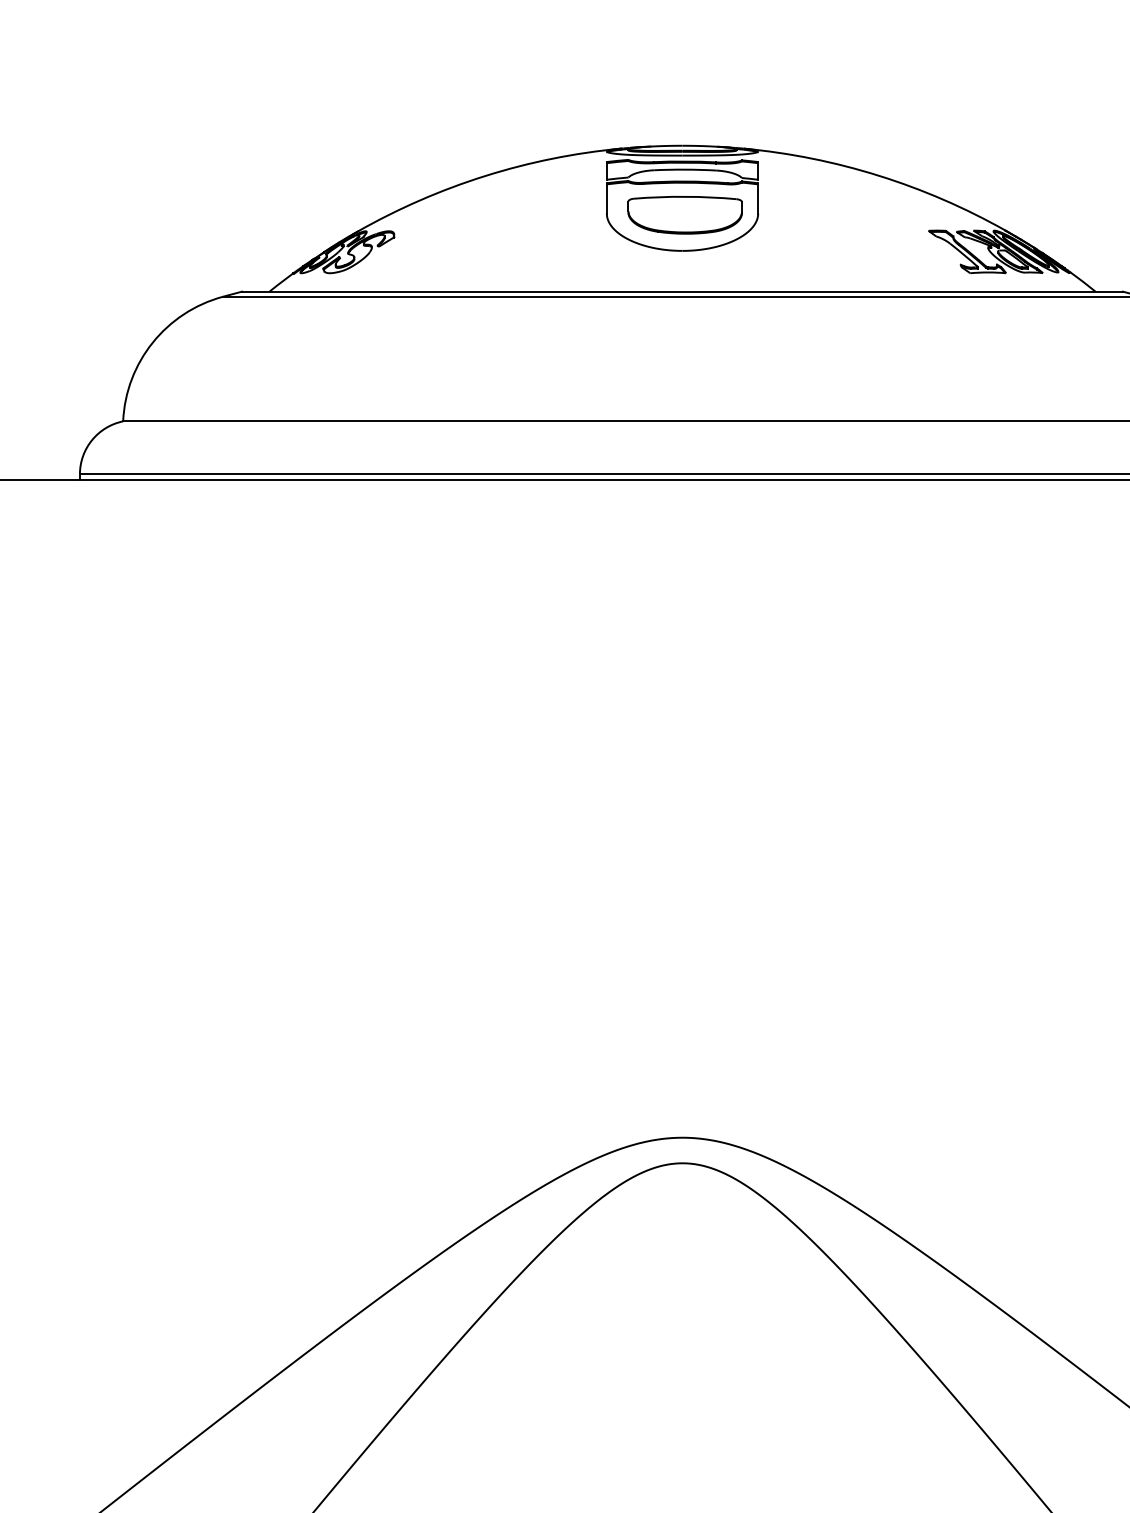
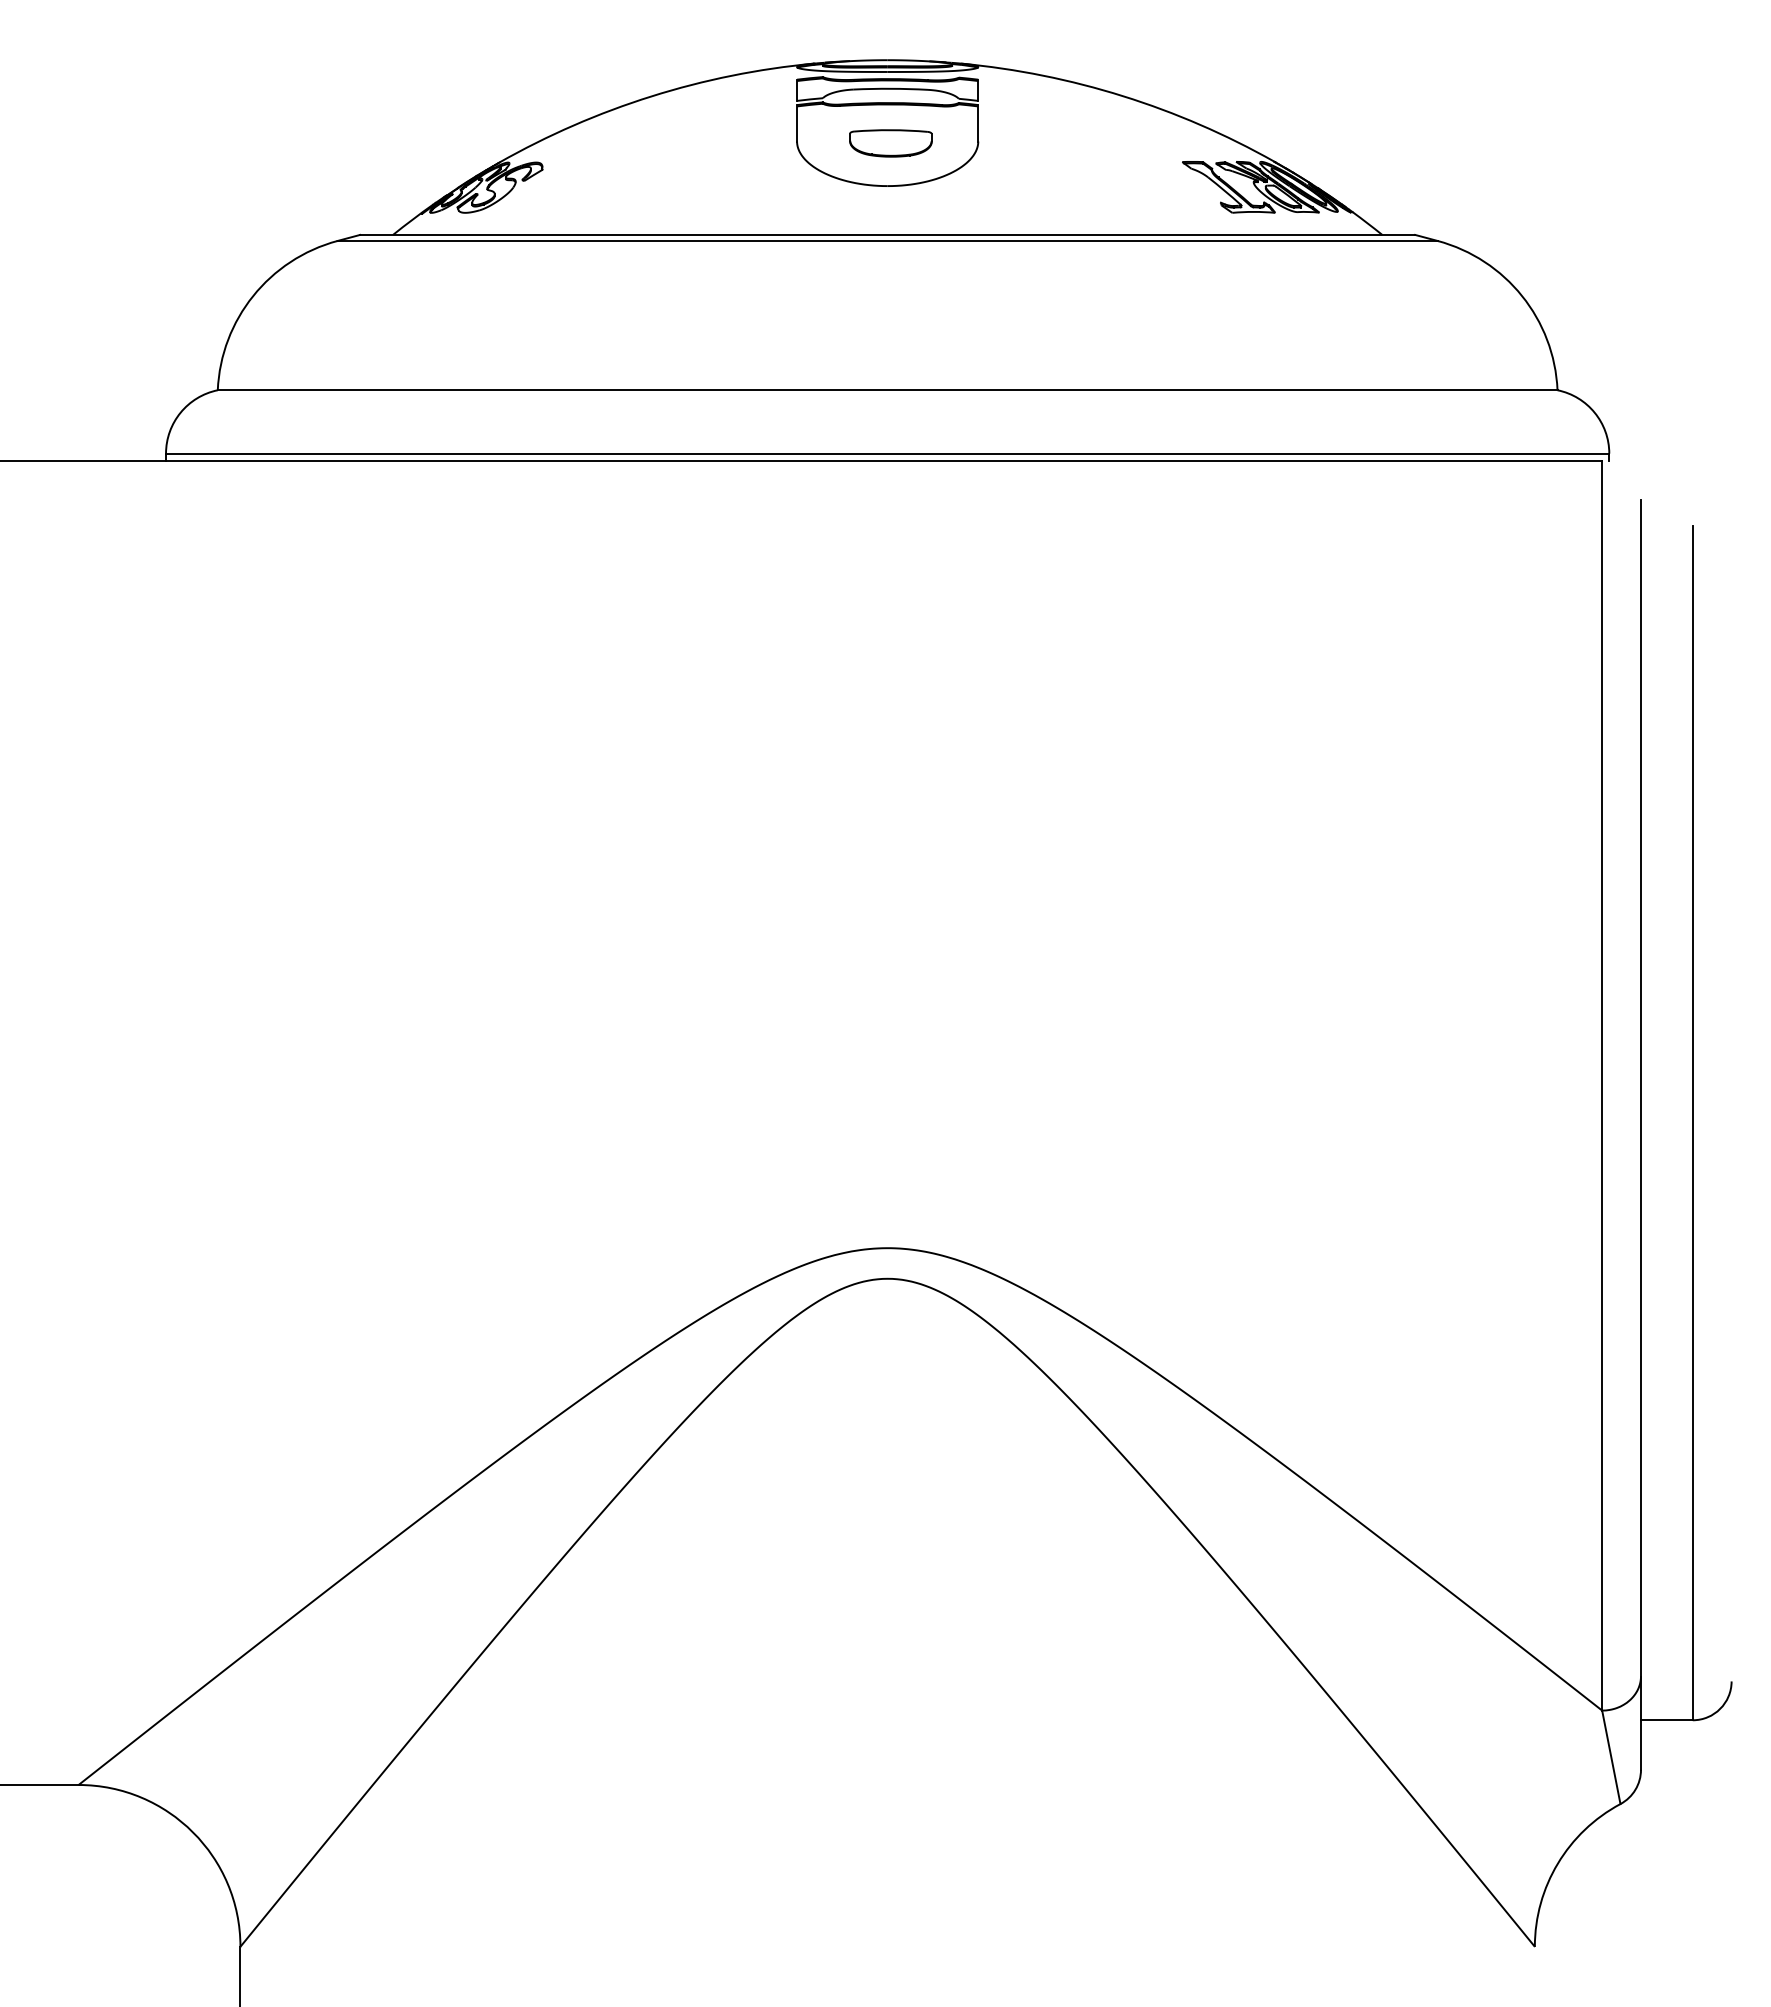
part: (684, 215) -> (890, 143), size x0.6

